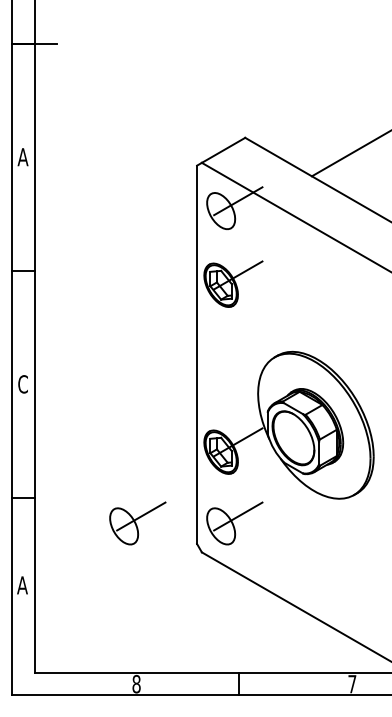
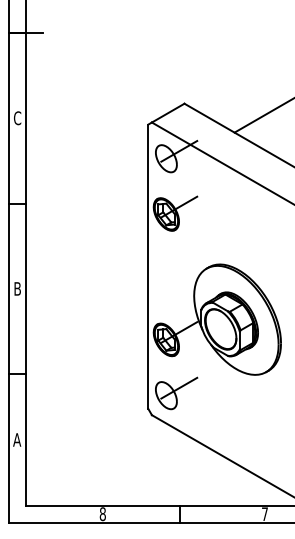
text: (22, 157) -> (17, 118), A -> C
text: (22, 384) -> (17, 289), C -> B
part: (137, 523) -> (103, 393), removed

